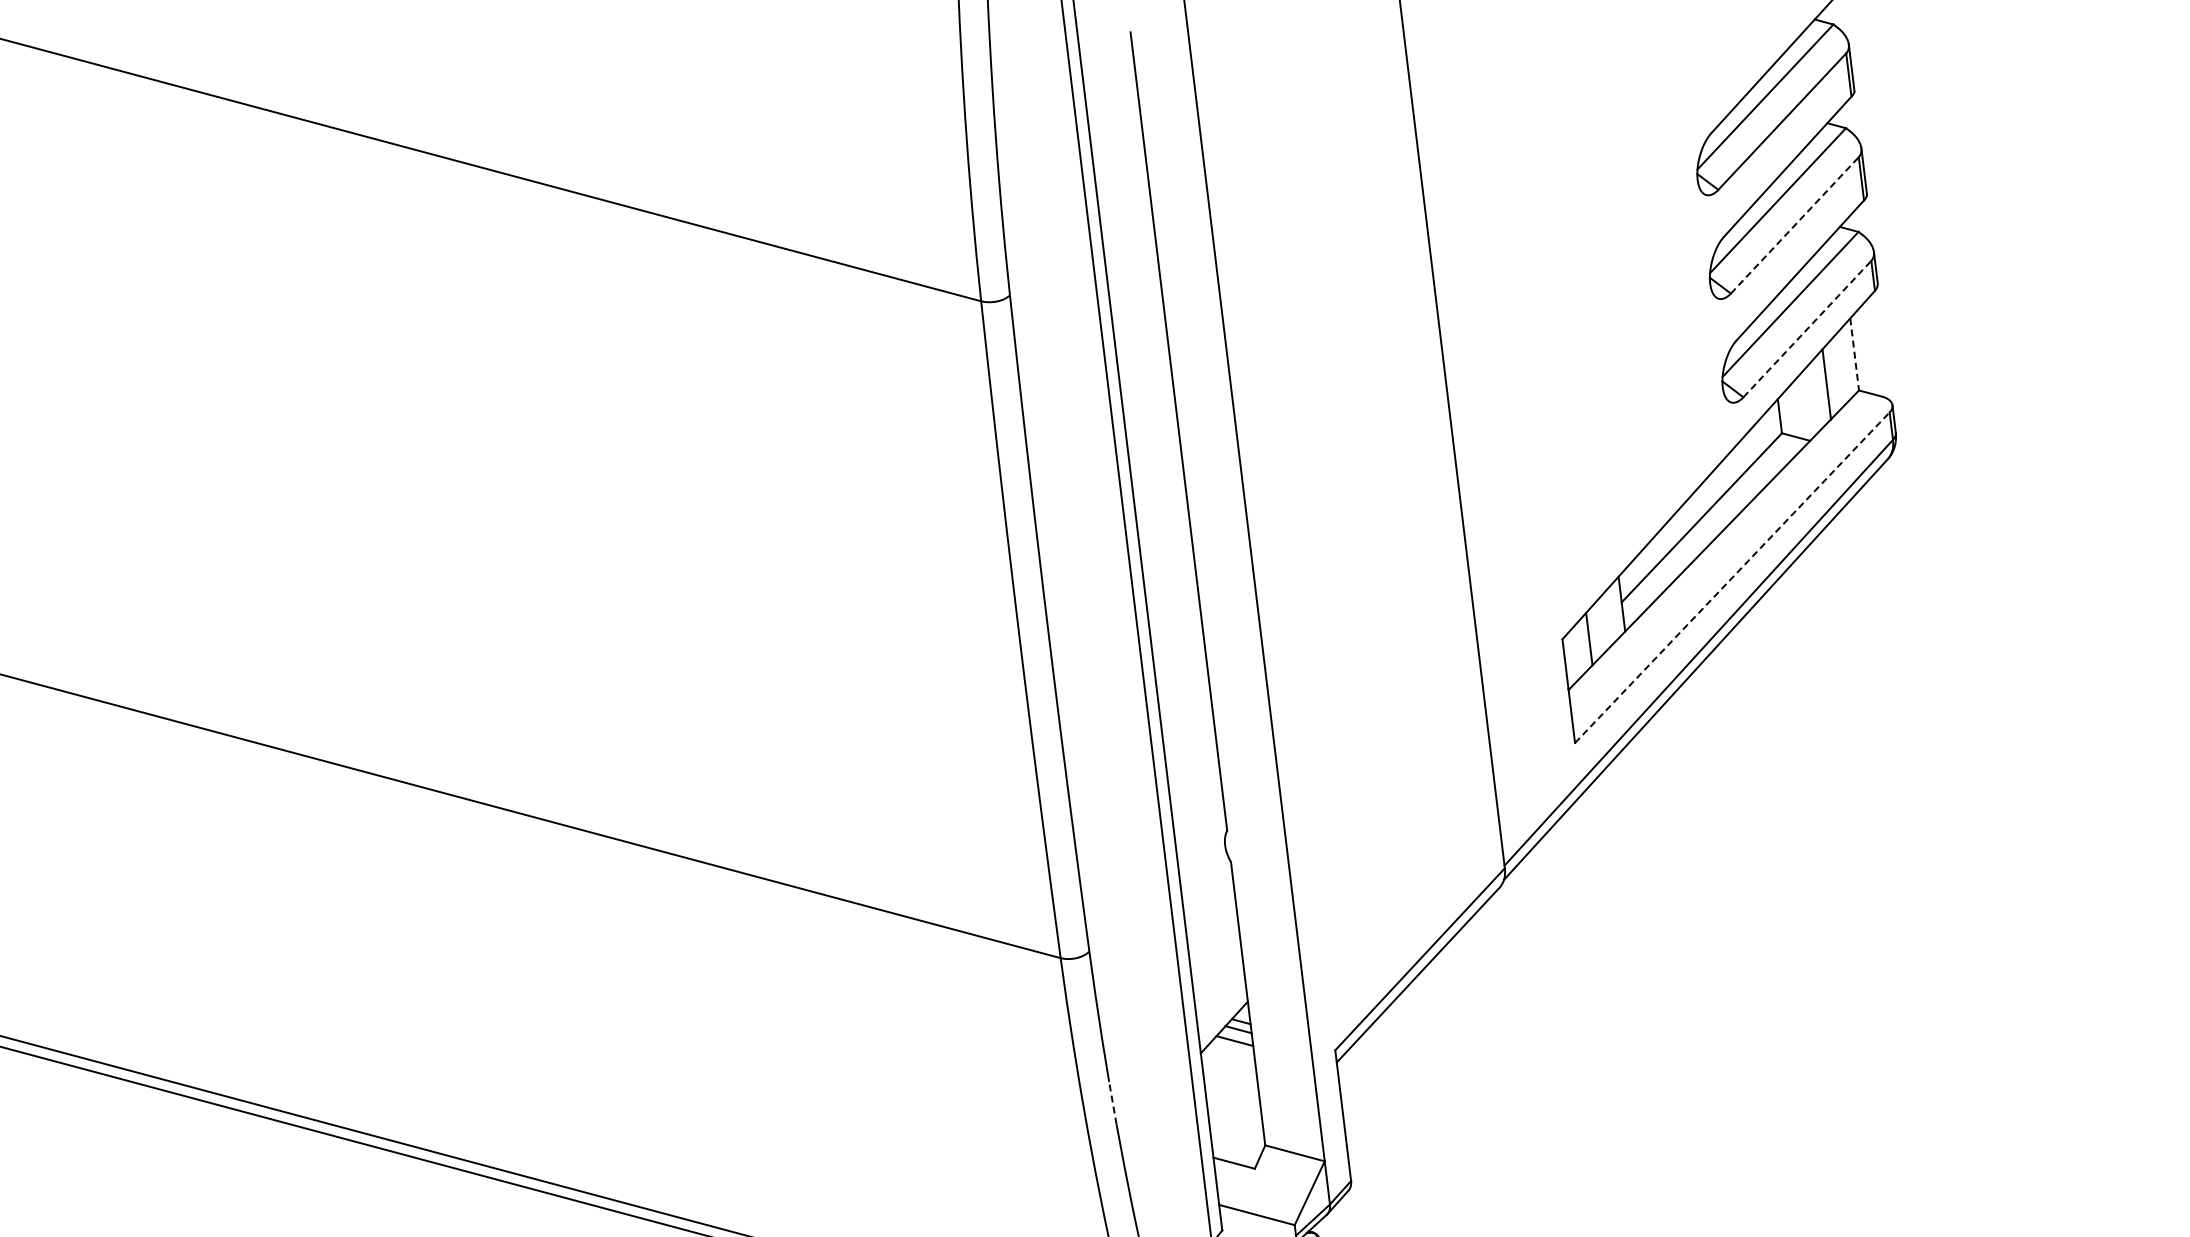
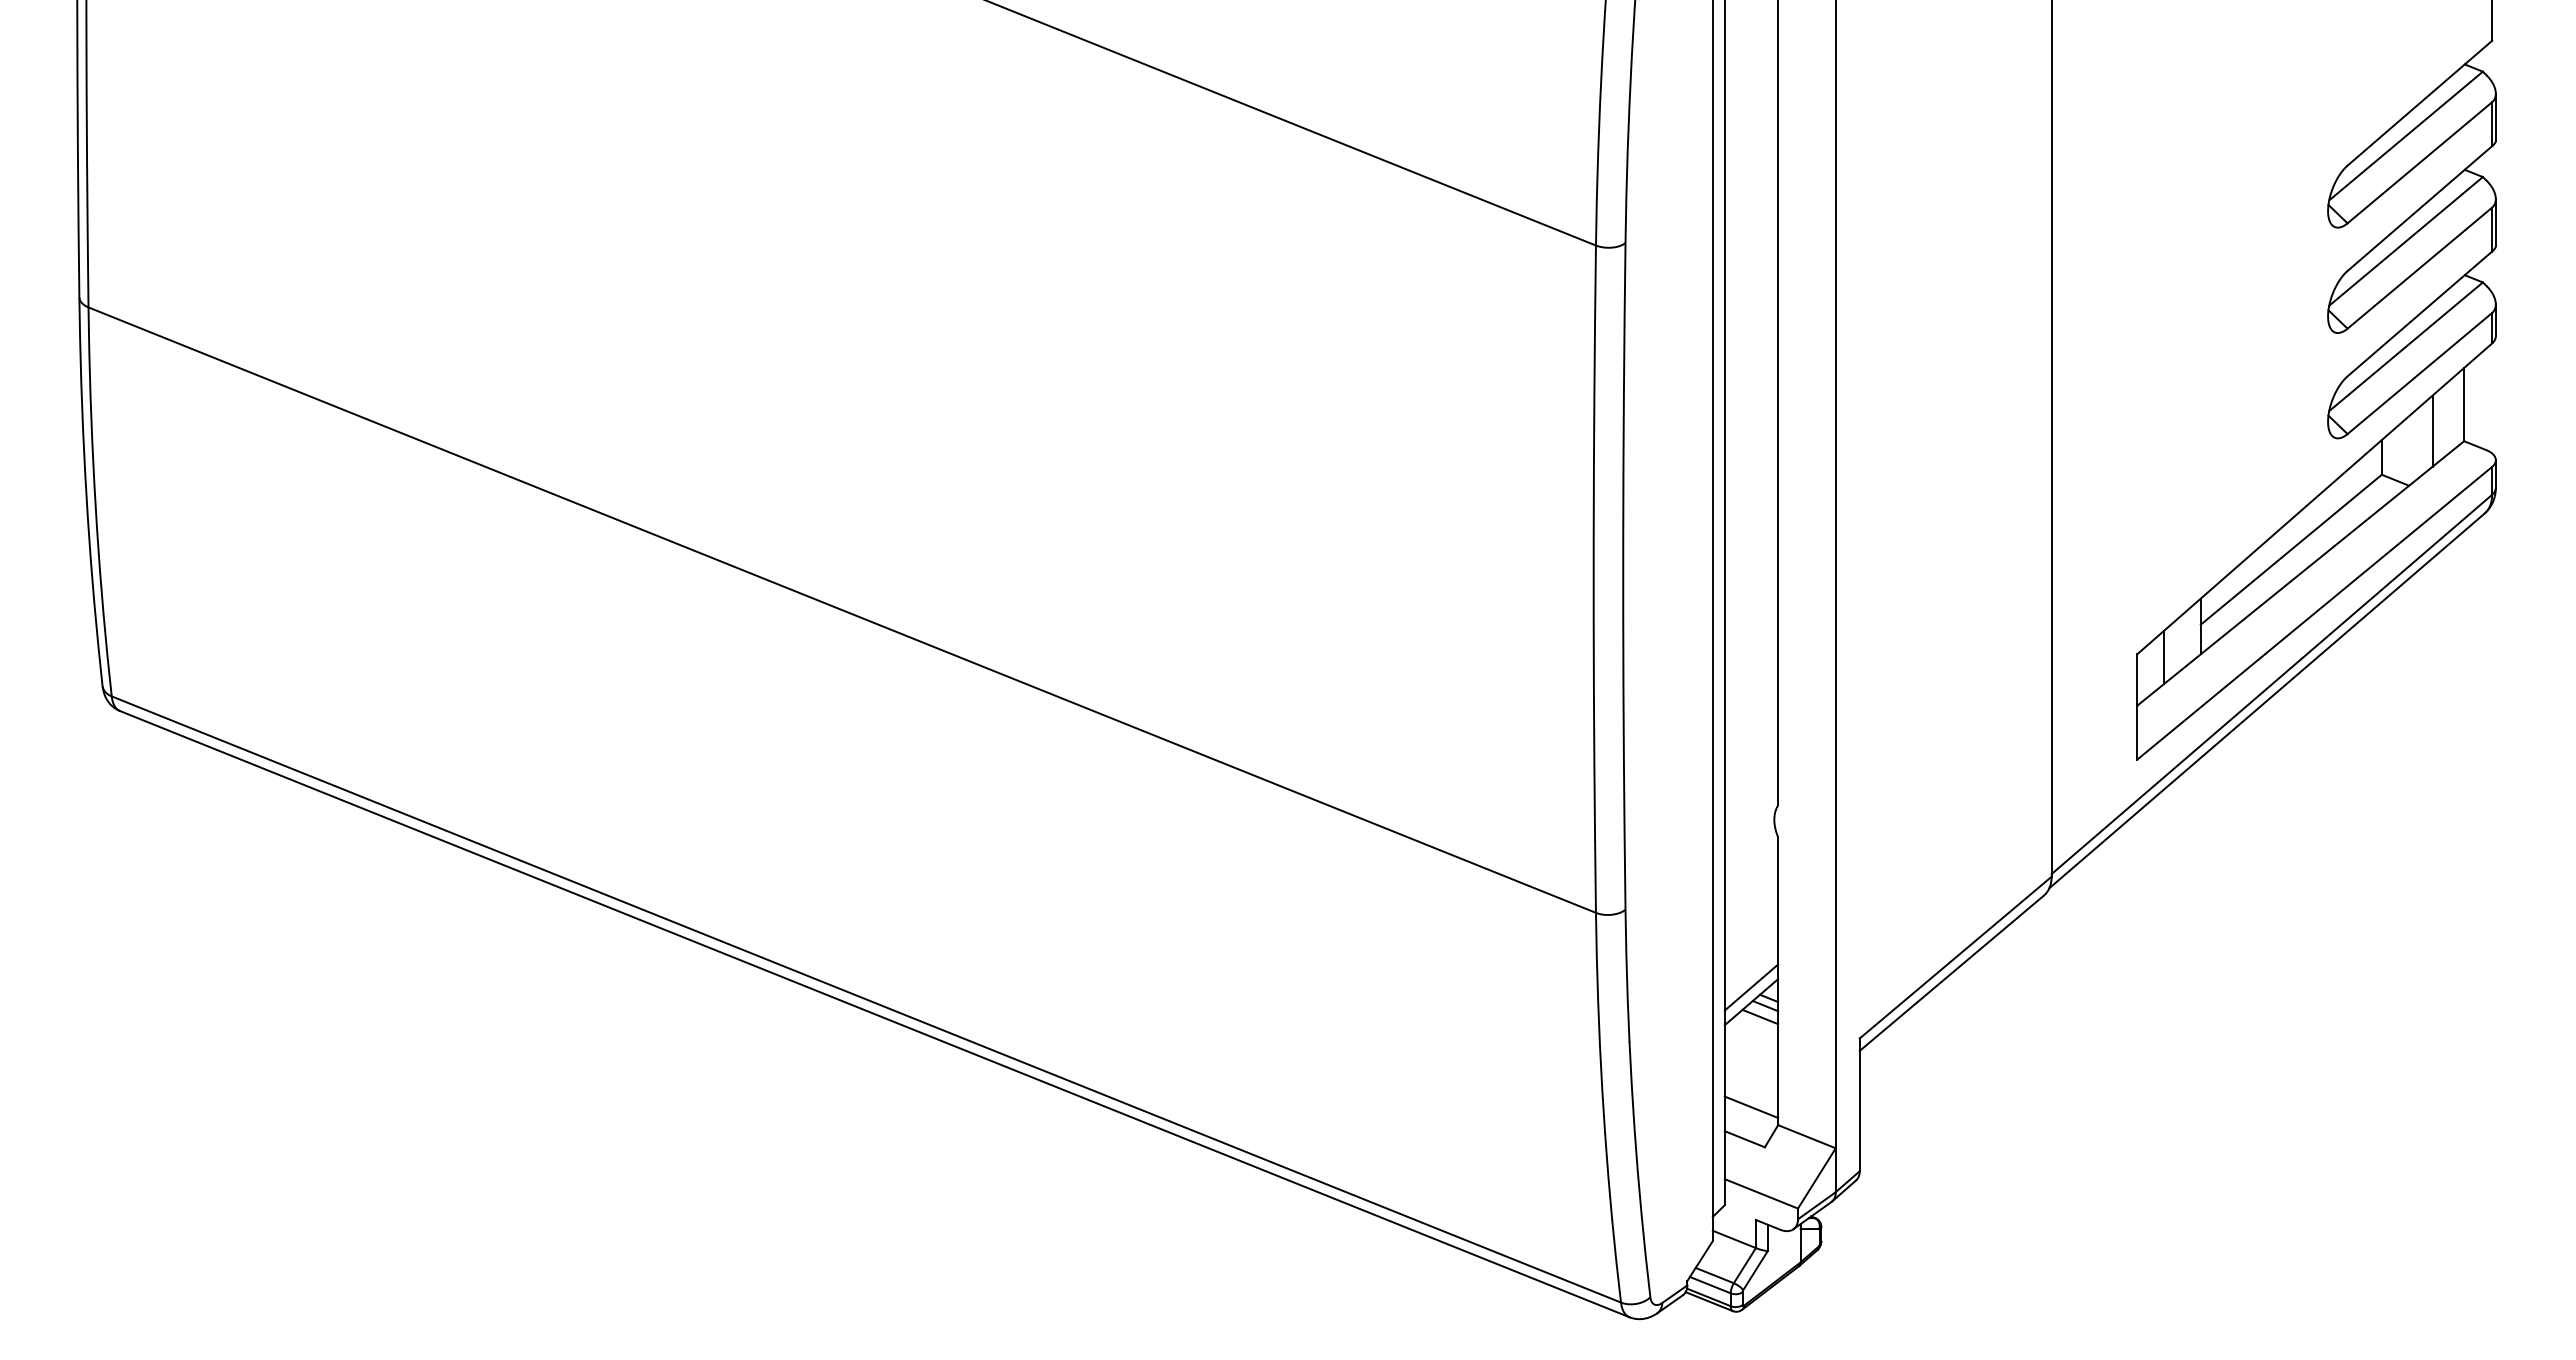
line: (1795, 224) -> (2420, 267), dashed -> solid
line: (1808, 329) -> (2420, 373), dashed -> solid
line: (1855, 354) -> (2464, 404), dashed -> solid
line: (1733, 577) -> (2315, 613), dashed -> solid
line: (1222, 1013) -> (1751, 987), added
line: (1112, 1103) -> (1630, 1064), dashed -> solid
line: (1236, 1130) -> (1751, 1106), added

